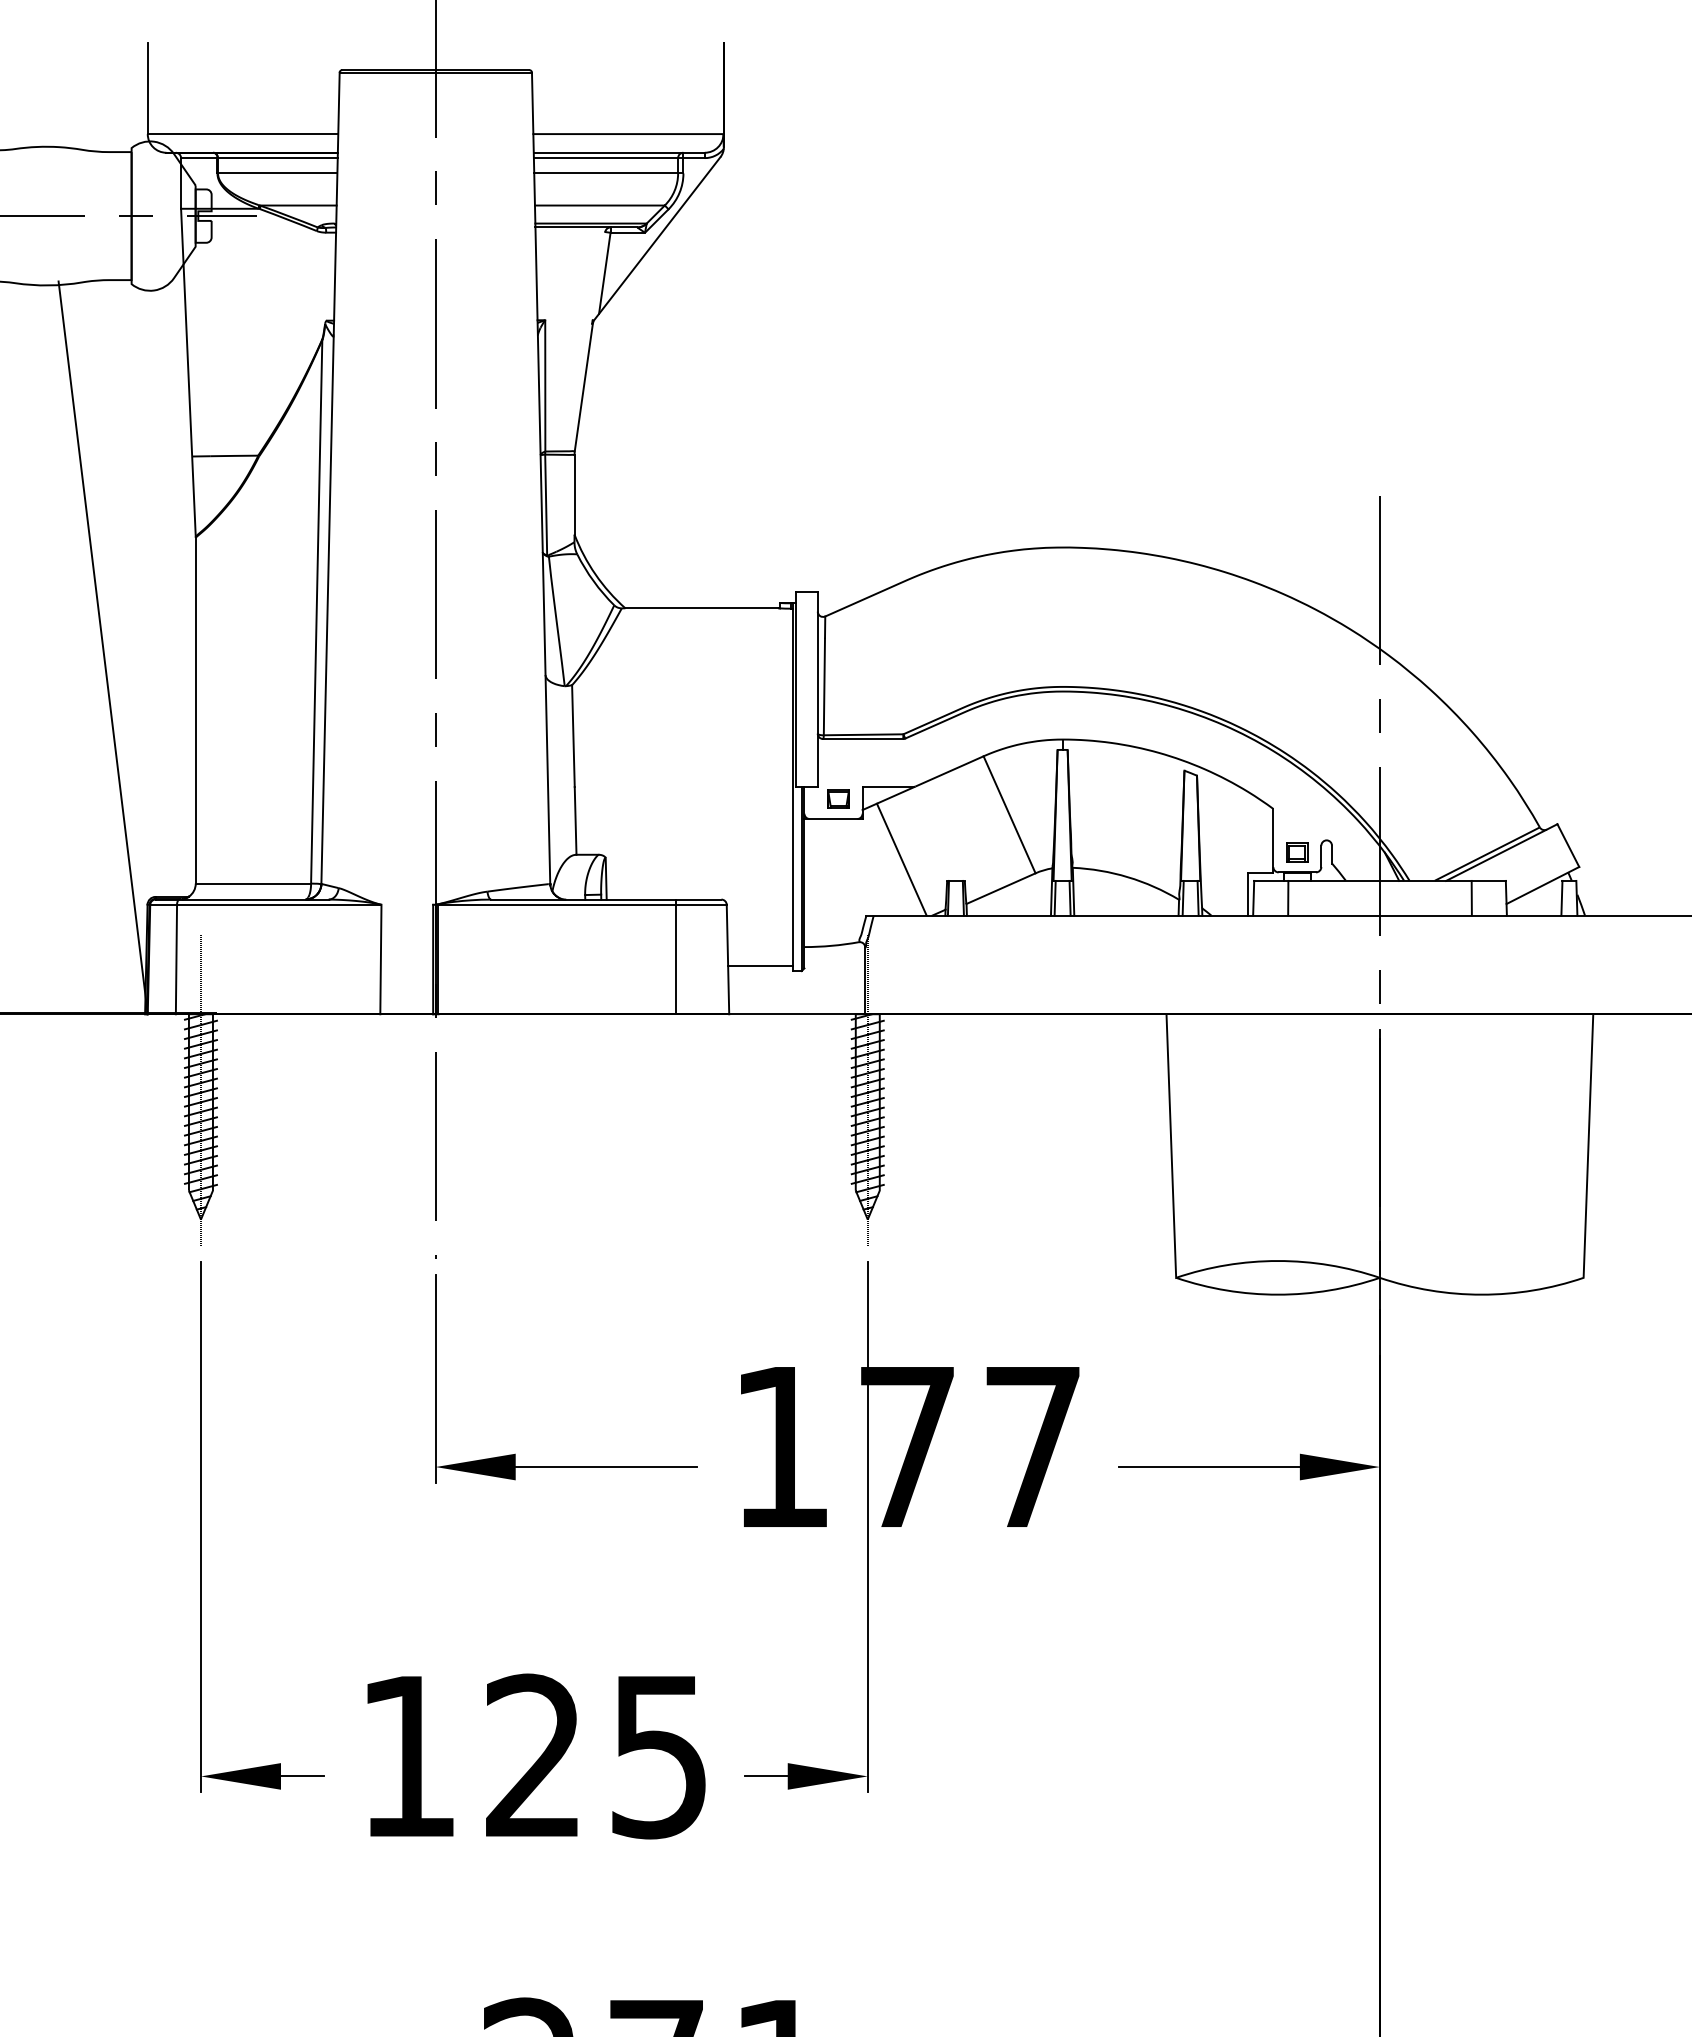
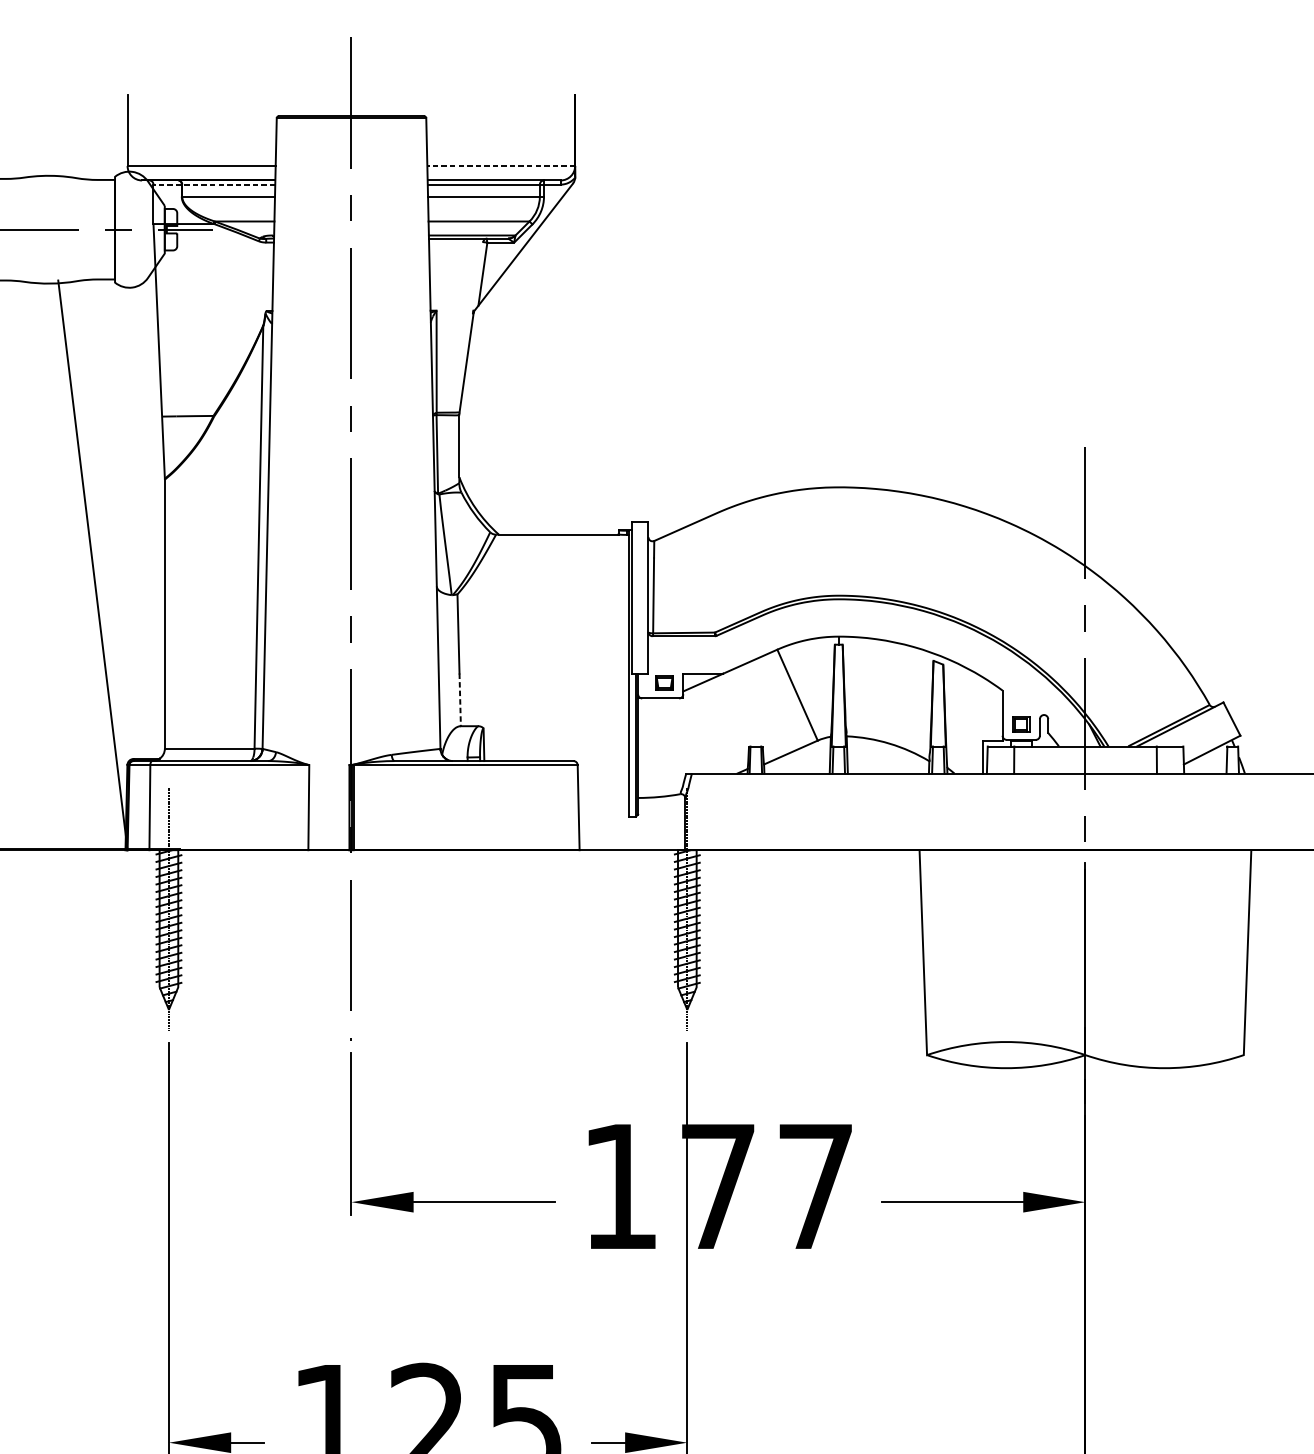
line: (627, 134) -> (500, 166), solid -> dashed
line: (258, 158) -> (213, 184), solid -> dashed
line: (575, 820) -> (460, 699), solid -> dashed
line: (901, 859) -> (713, 729), removed
line: (675, 956) -> (537, 805), removed
line: (760, 965) -> (603, 812), removed

